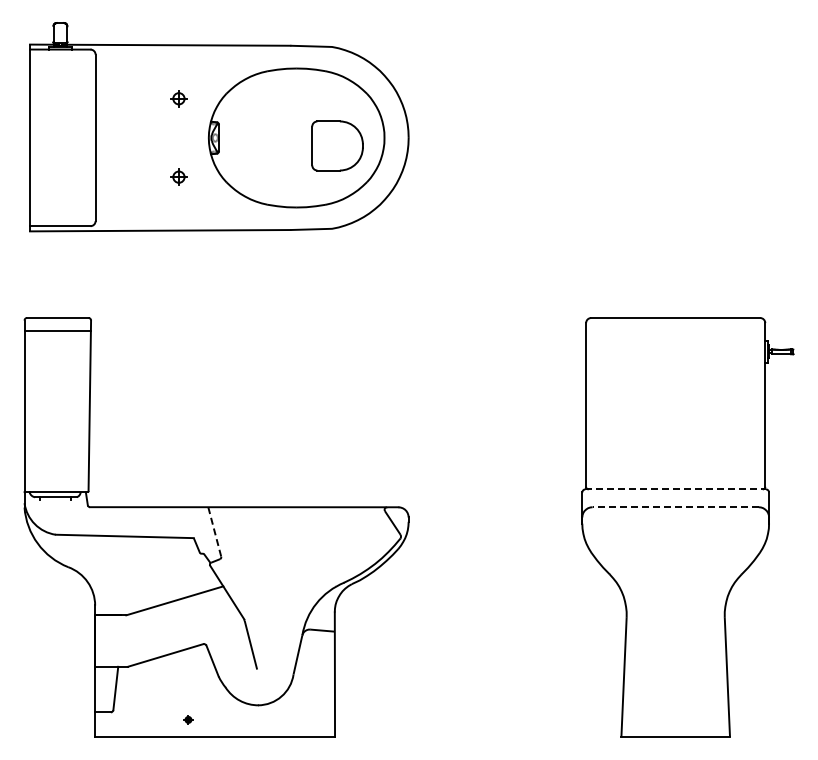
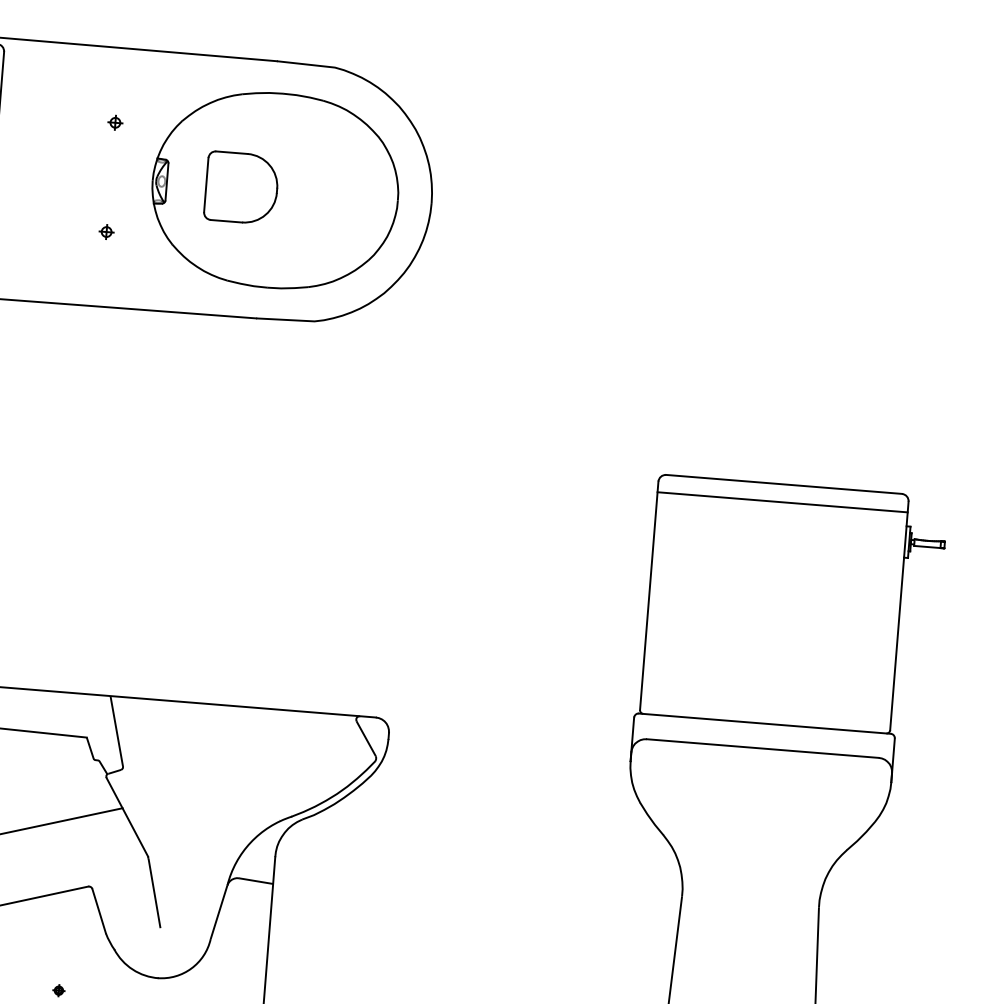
part: (178, 98) -> (114, 122), size x0.62
part: (337, 145) -> (241, 187), moved
part: (178, 176) -> (106, 231), size x0.62
line: (675, 330) -> (782, 501), added
line: (676, 489) -> (765, 723), dashed -> solid
line: (675, 507) -> (762, 748), dashed -> solid
line: (215, 532) -> (117, 732), dashed -> solid

